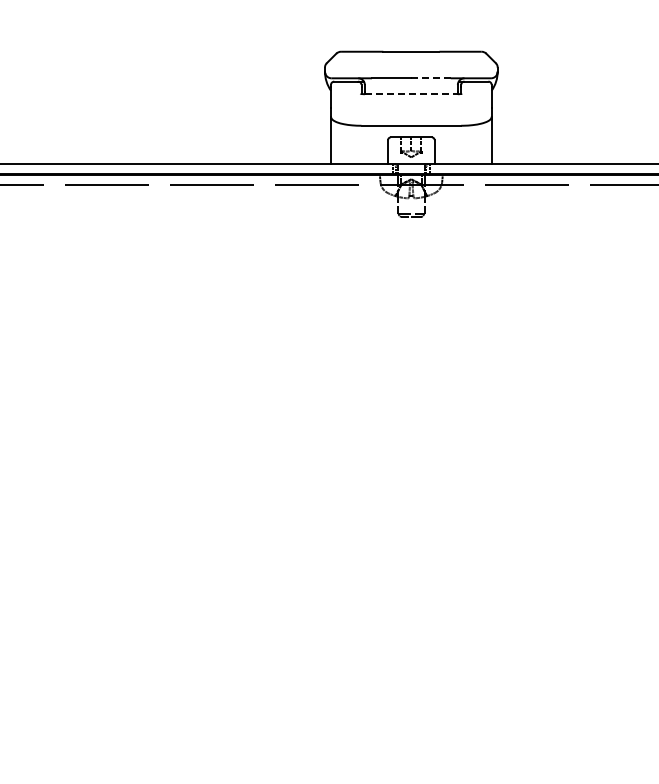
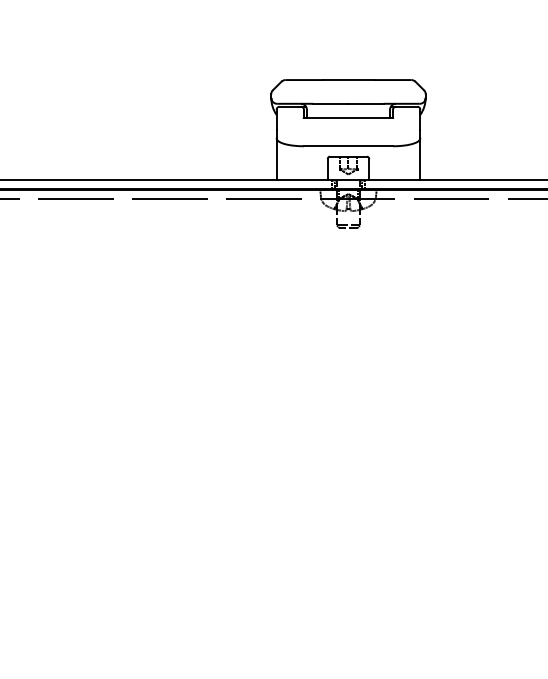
line: (431, 78) -> (366, 103), dashed -> solid
line: (411, 94) -> (348, 118), dashed -> solid

